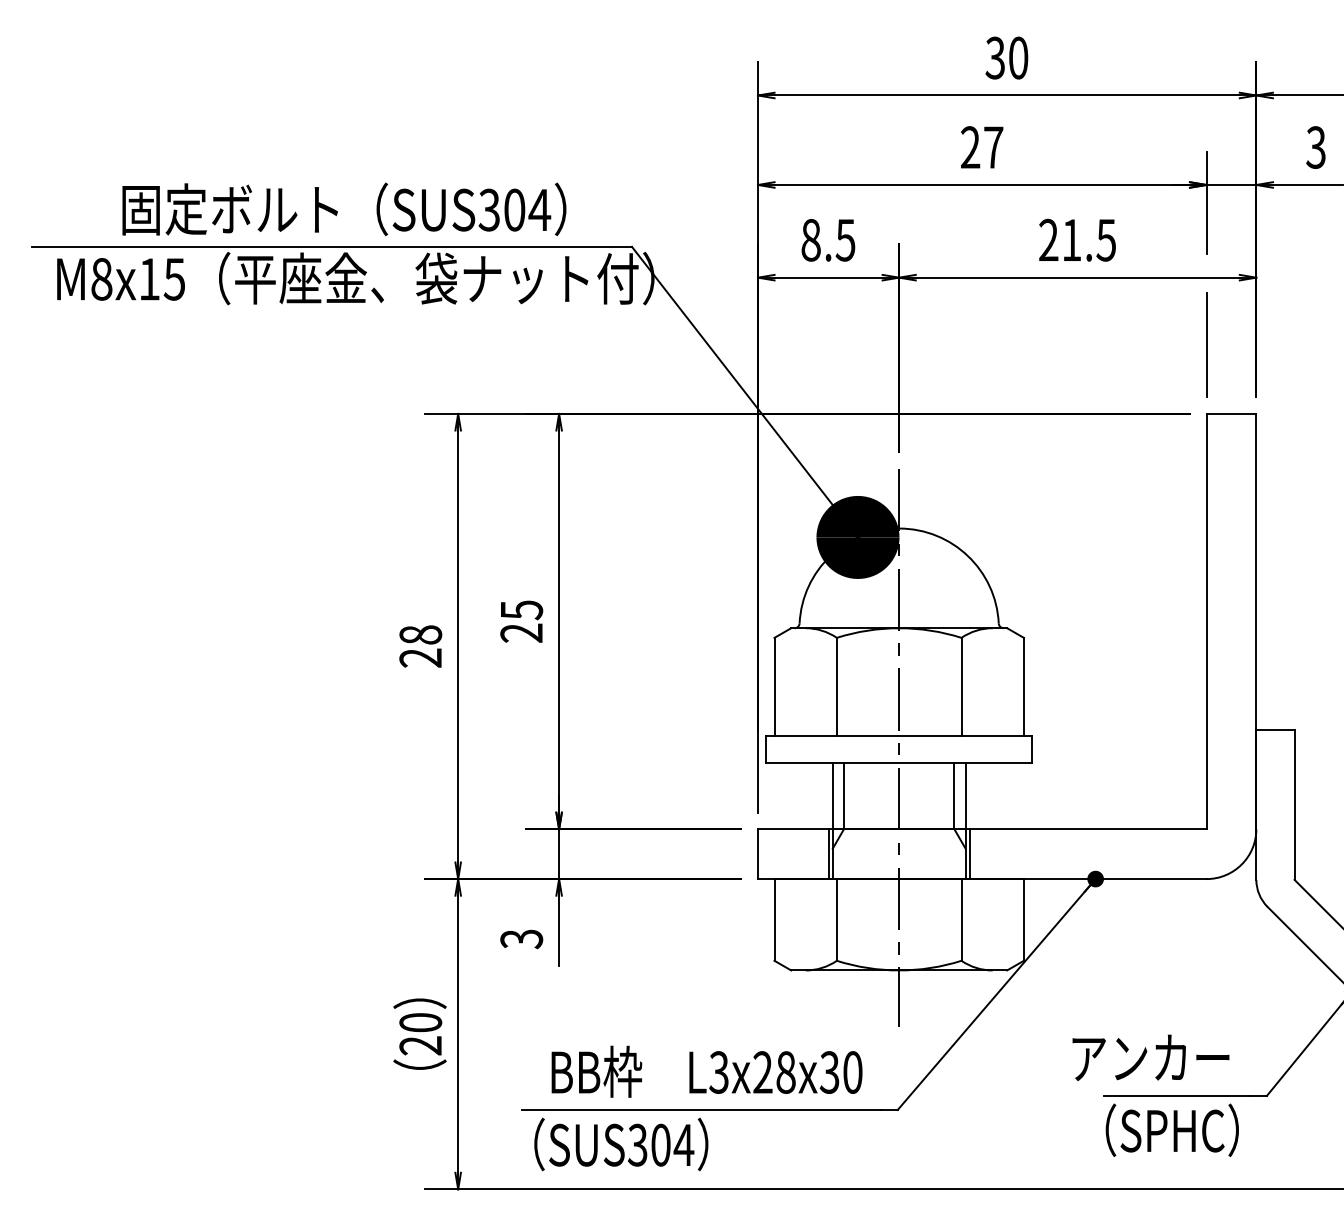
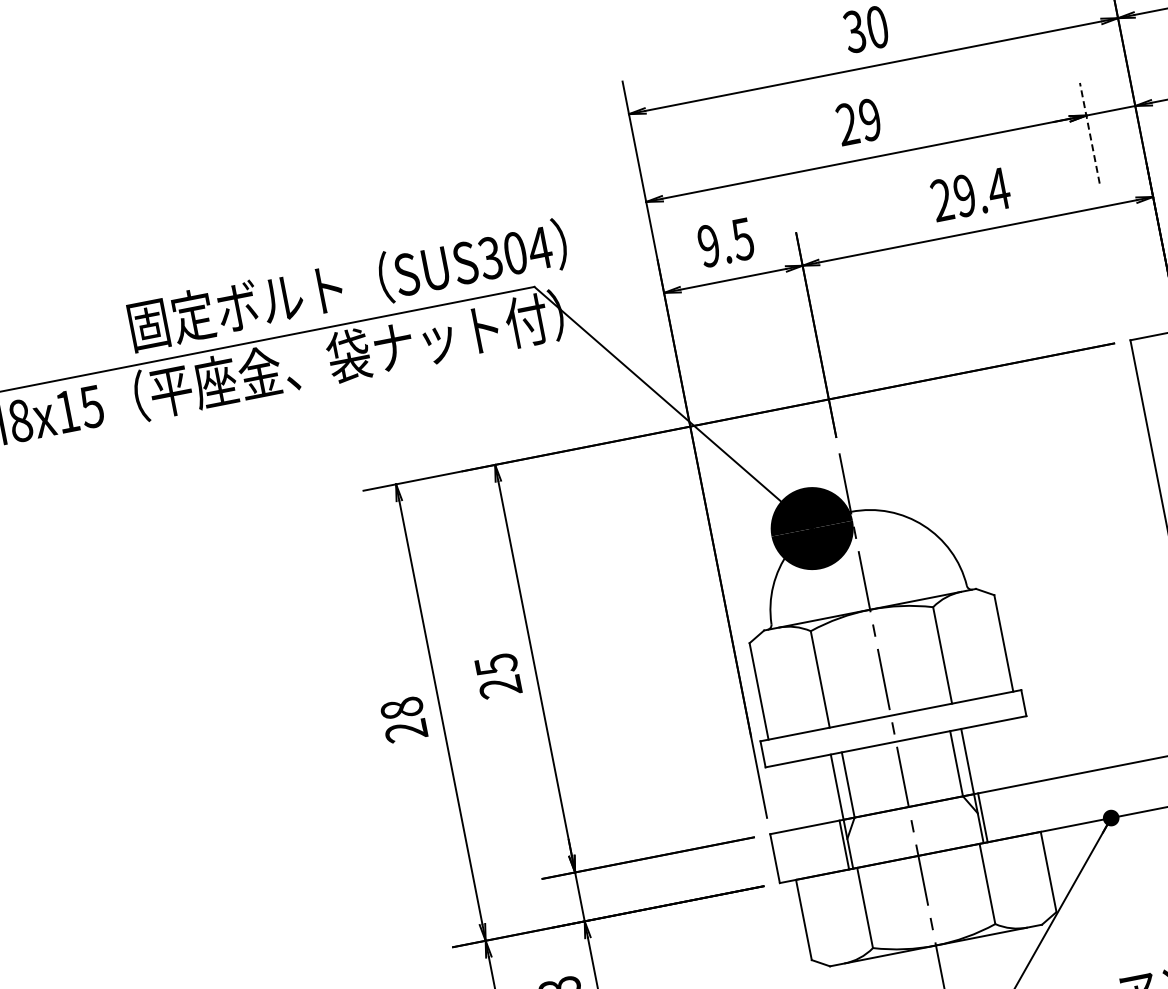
text: (993, 147) -> (870, 119), 27 -> 29
line: (1206, 202) -> (1089, 132), solid -> dashed
text: (344, 209) -> (348, 285), moved
text: (810, 239) -> (708, 245), 8.5 -> 9.5
text: (1089, 239) -> (982, 191), 21.5 -> 29.4
line: (1206, 344) -> (1117, 272), removed

